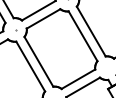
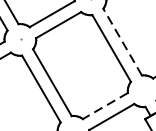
line: (91, 31) -> (122, 42), solid -> dashed
line: (78, 79) -> (105, 106), solid -> dashed

